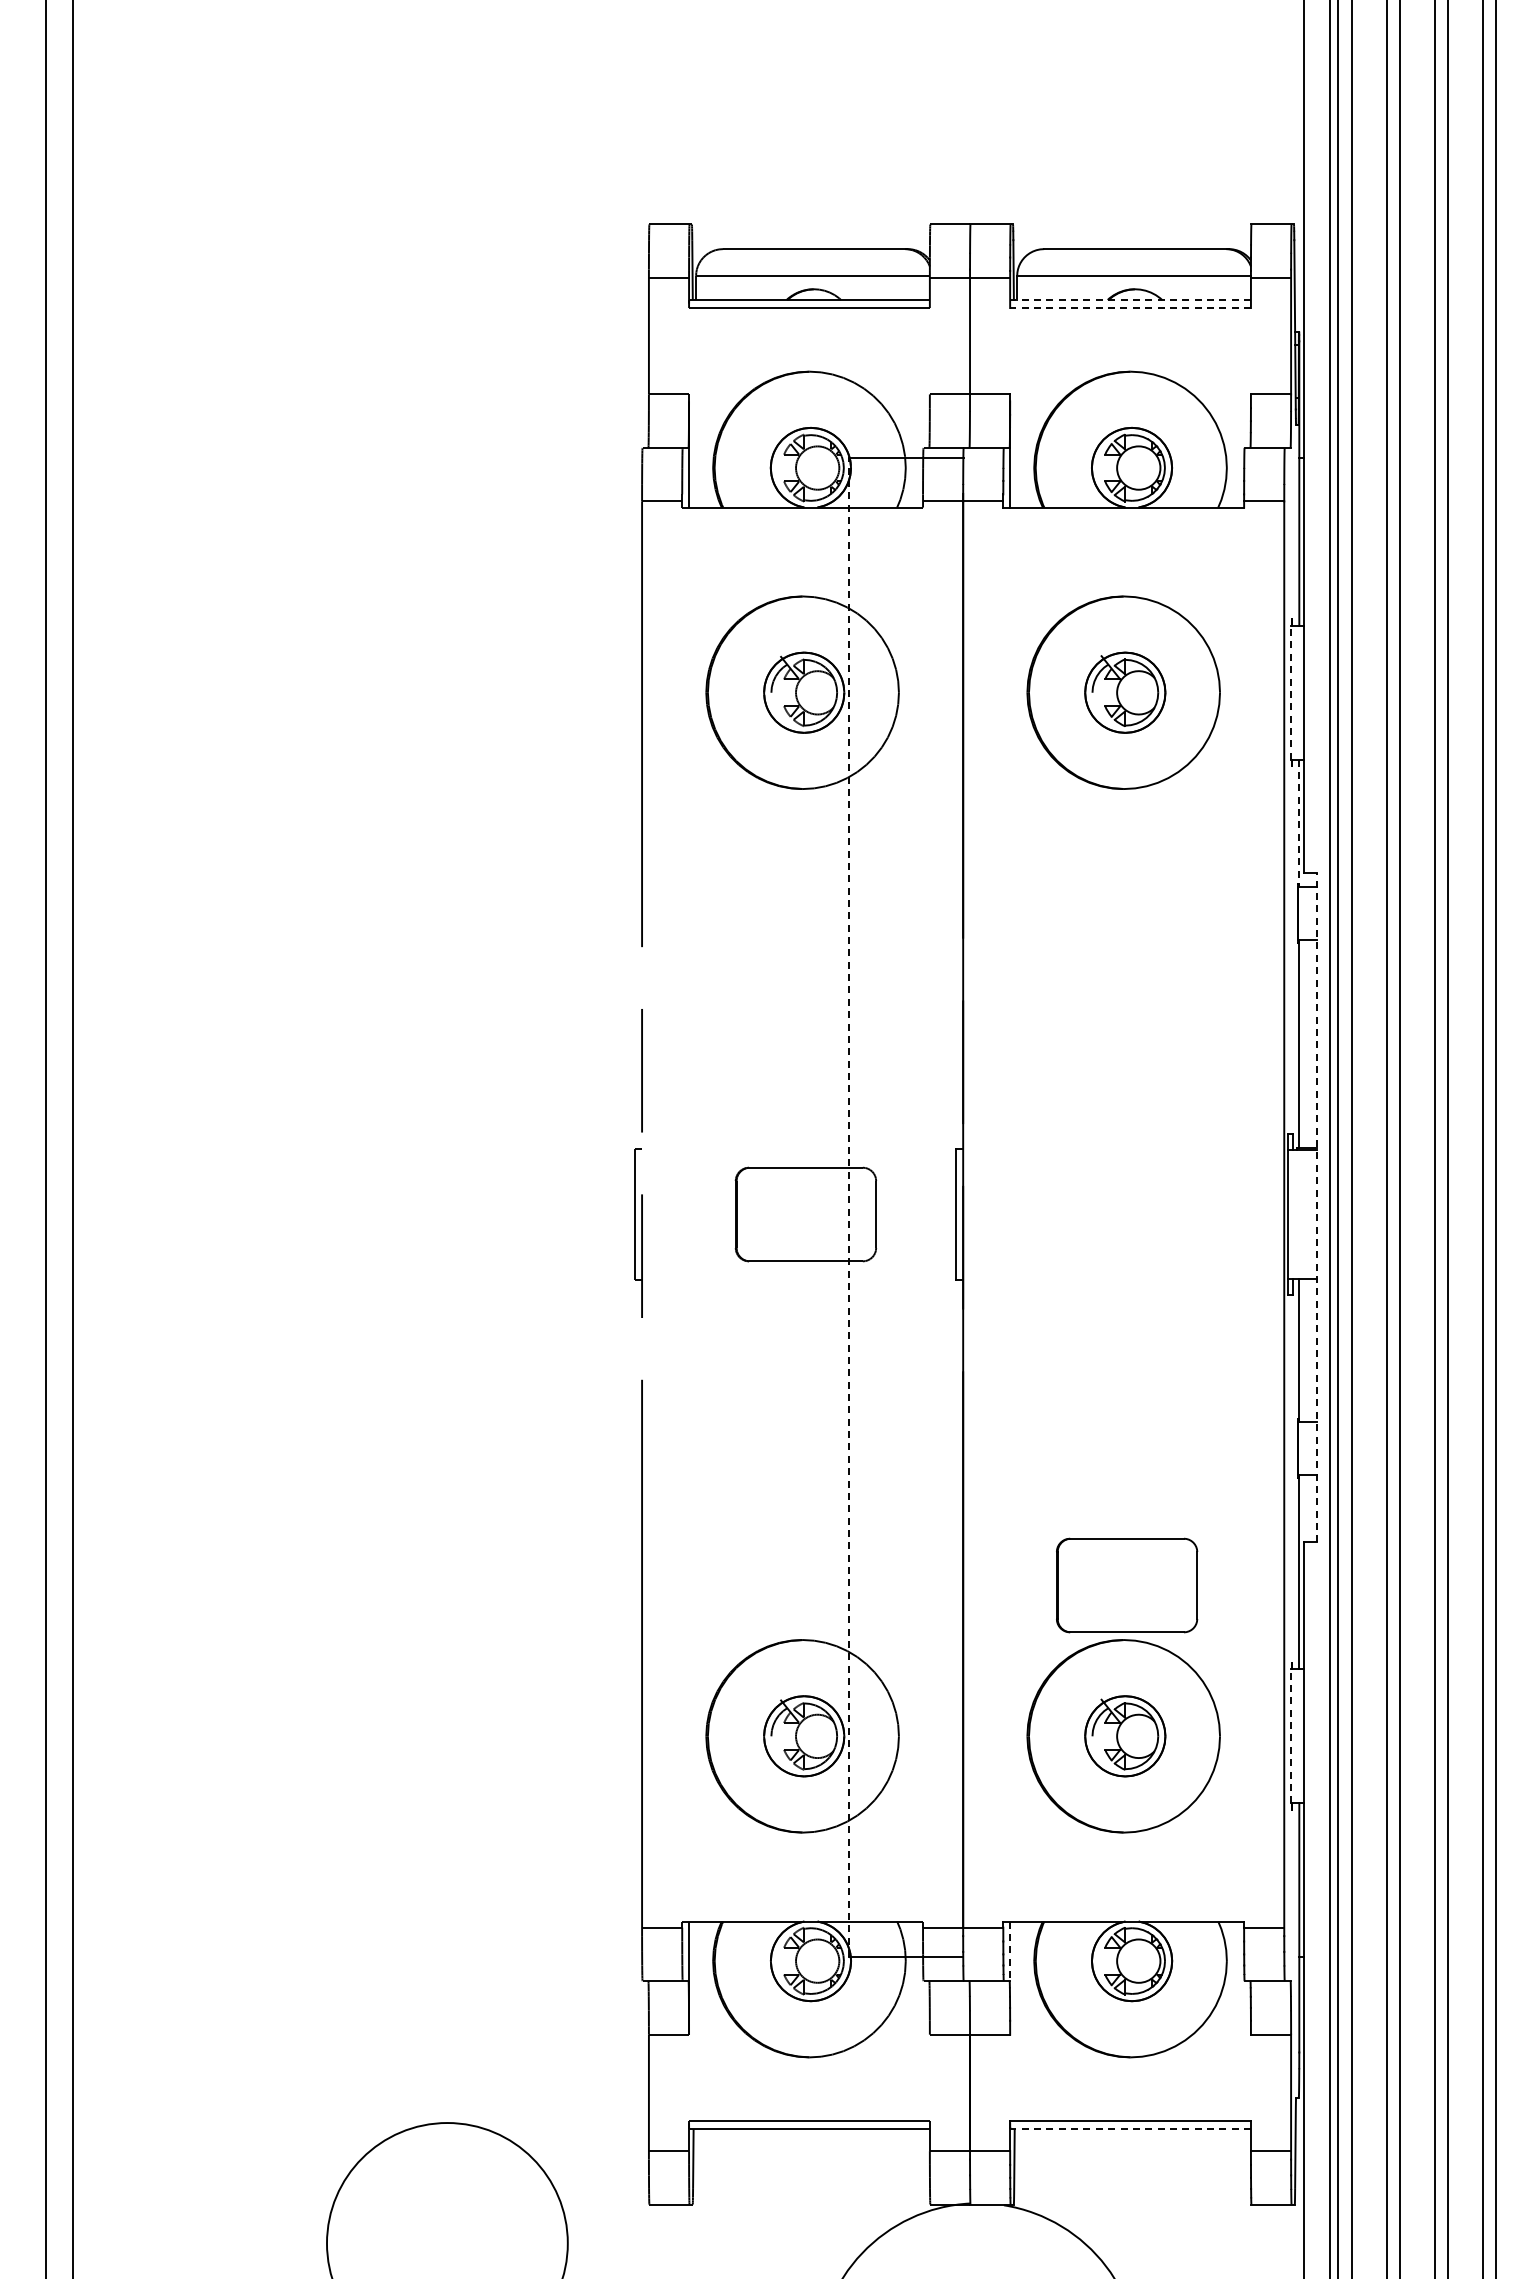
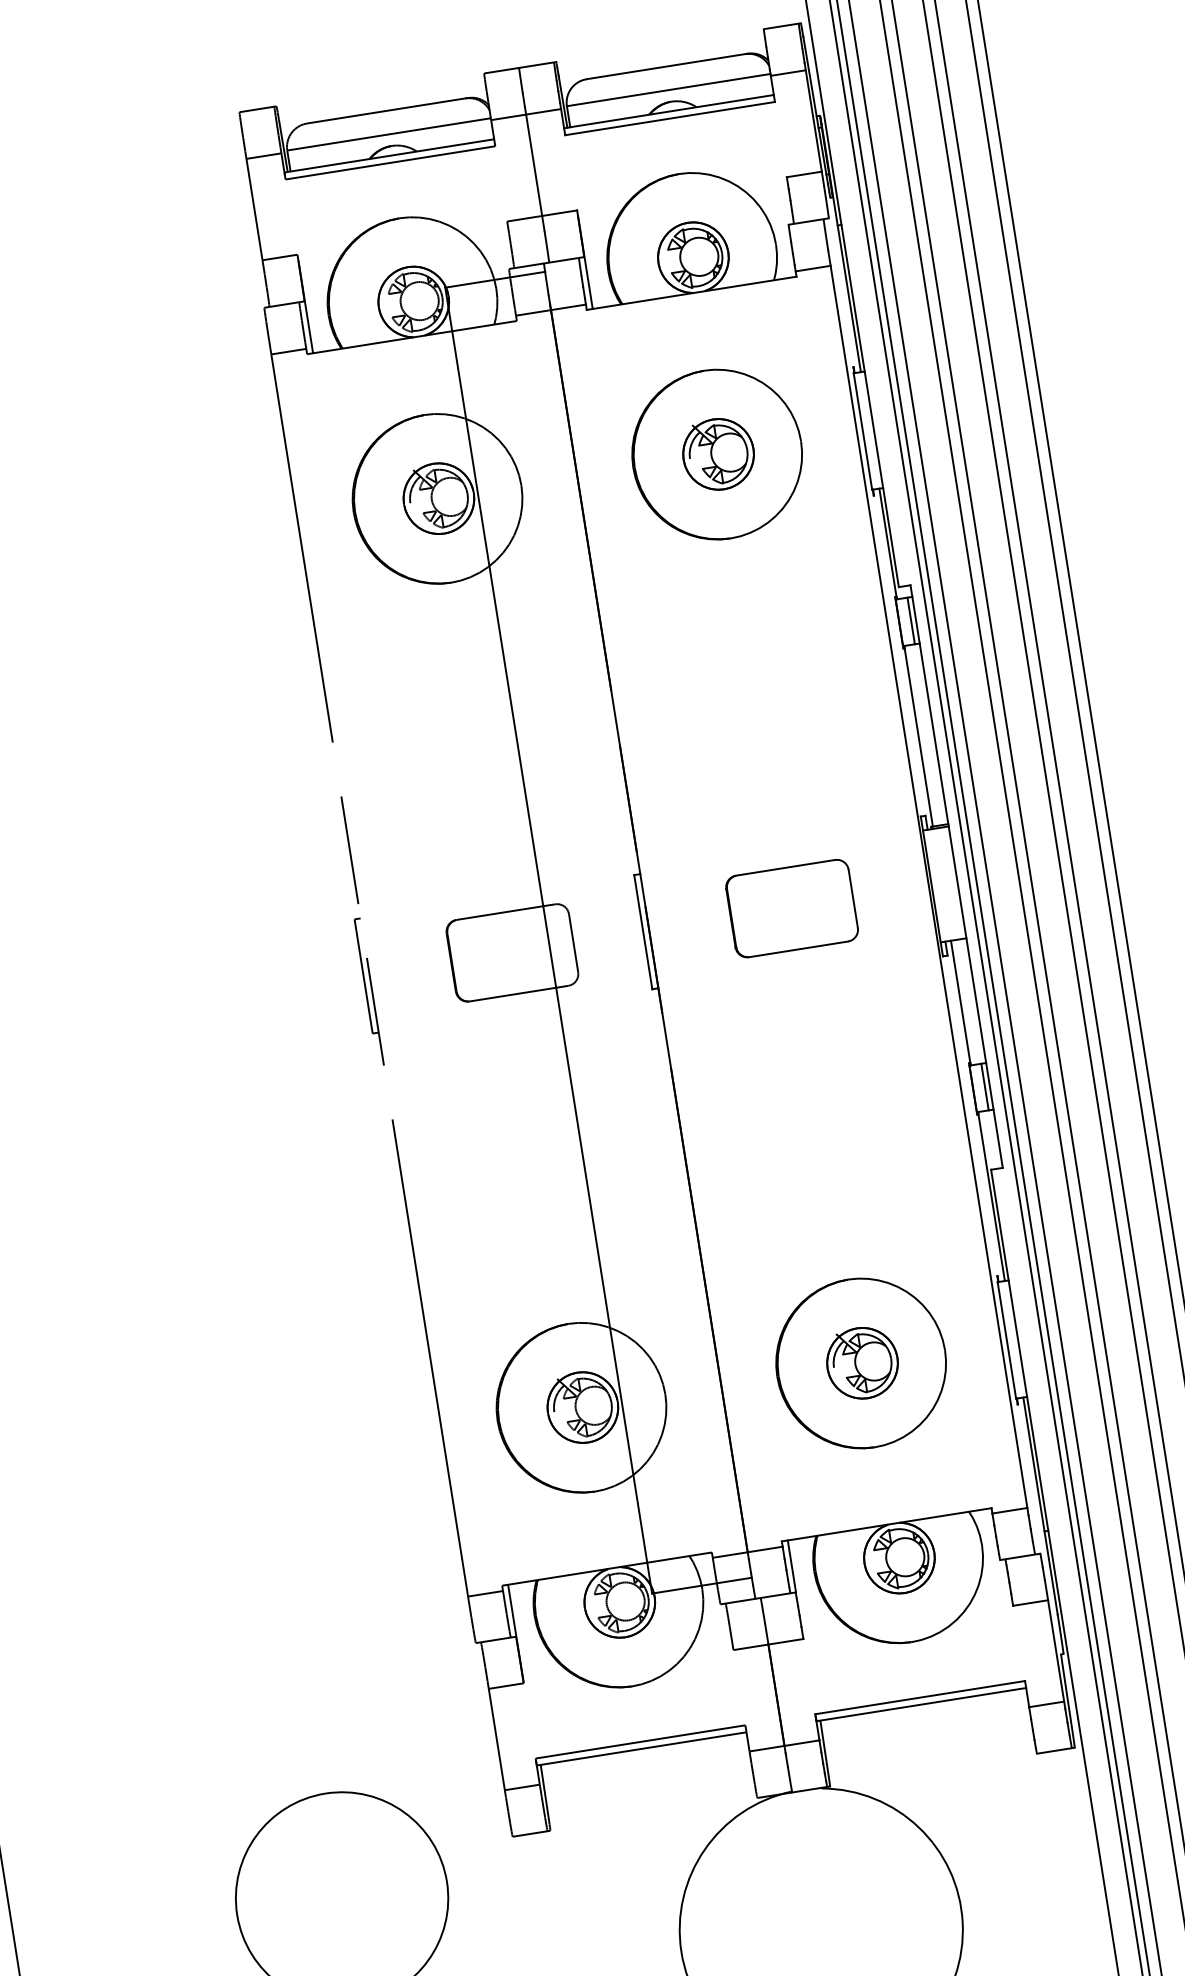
line: (1130, 300) -> (669, 112), dashed -> solid
line: (1130, 308) -> (670, 119), dashed -> solid
line: (1291, 692) -> (863, 431), dashed -> solid
line: (1299, 823) -> (888, 544), dashed -> solid
line: (1311, 913) -> (911, 620), added
line: (848, 1207) -> (548, 940), dashed -> solid
line: (1317, 1207) -> (956, 876), dashed -> solid
line: (1311, 1448) -> (985, 1086), added
part: (1127, 1585) -> (792, 908), moved
line: (1291, 1736) -> (1007, 1340), dashed -> solid
line: (1010, 1951) -> (792, 1566), dashed -> solid
line: (1130, 2129) -> (921, 1705), dashed -> solid

